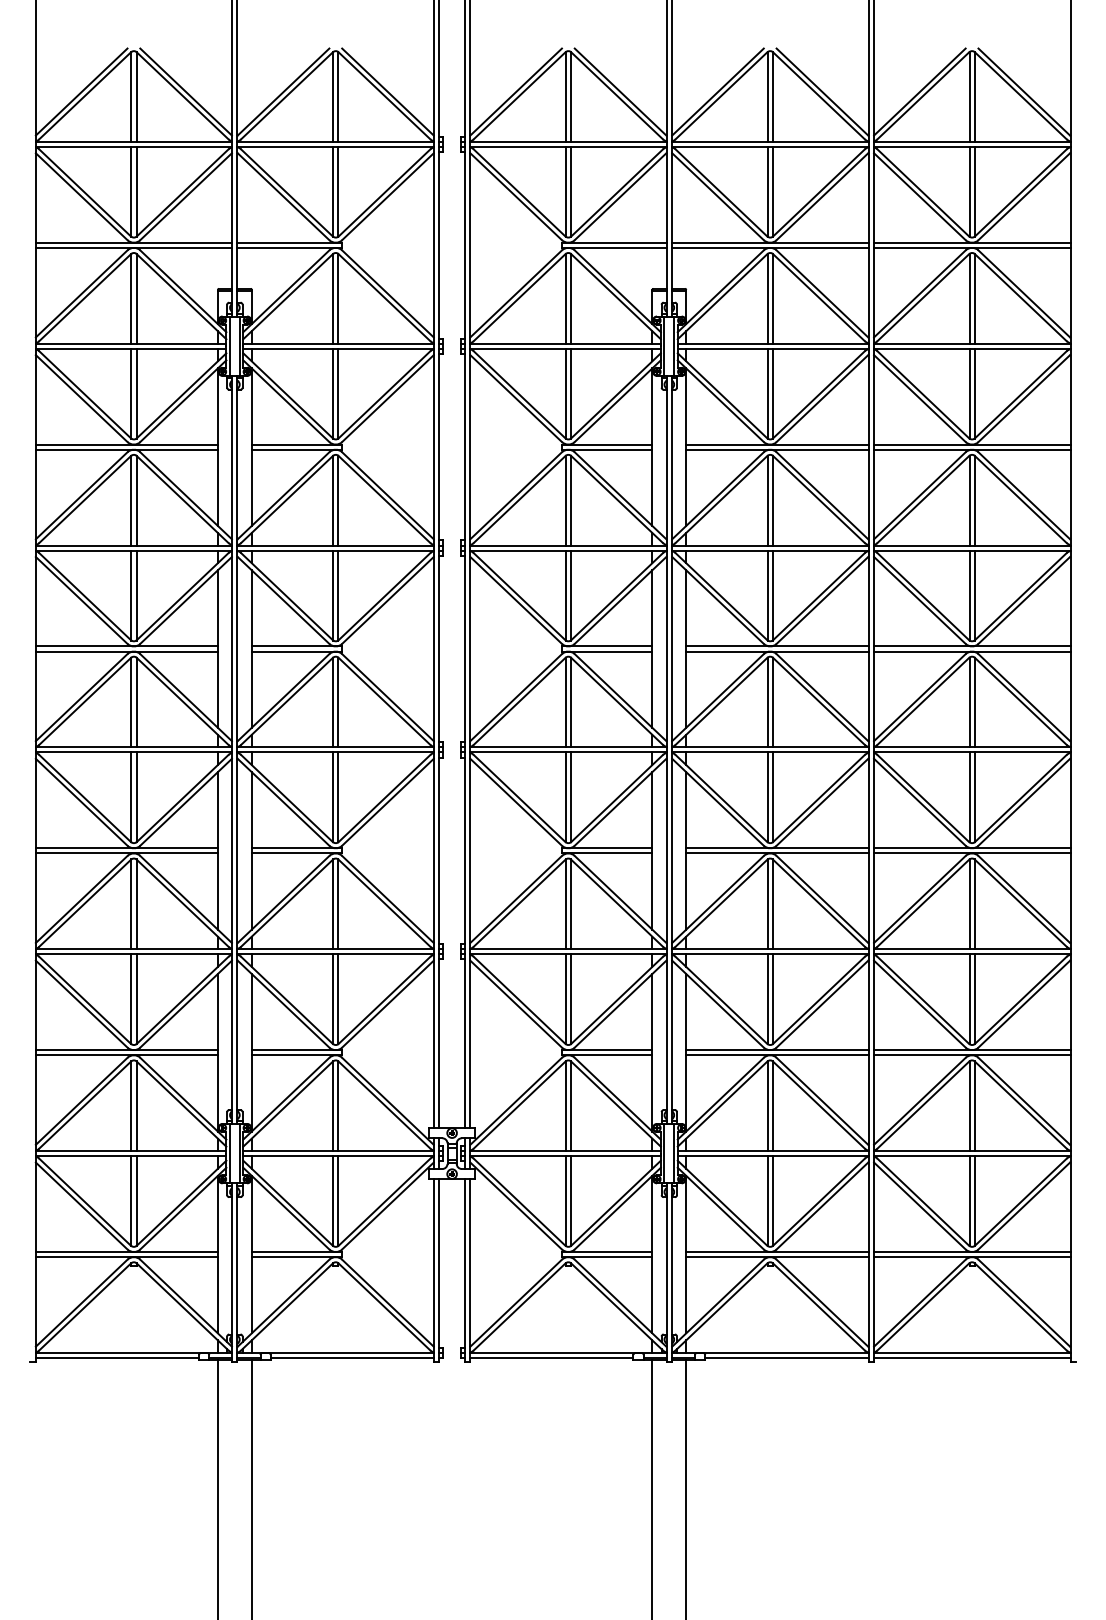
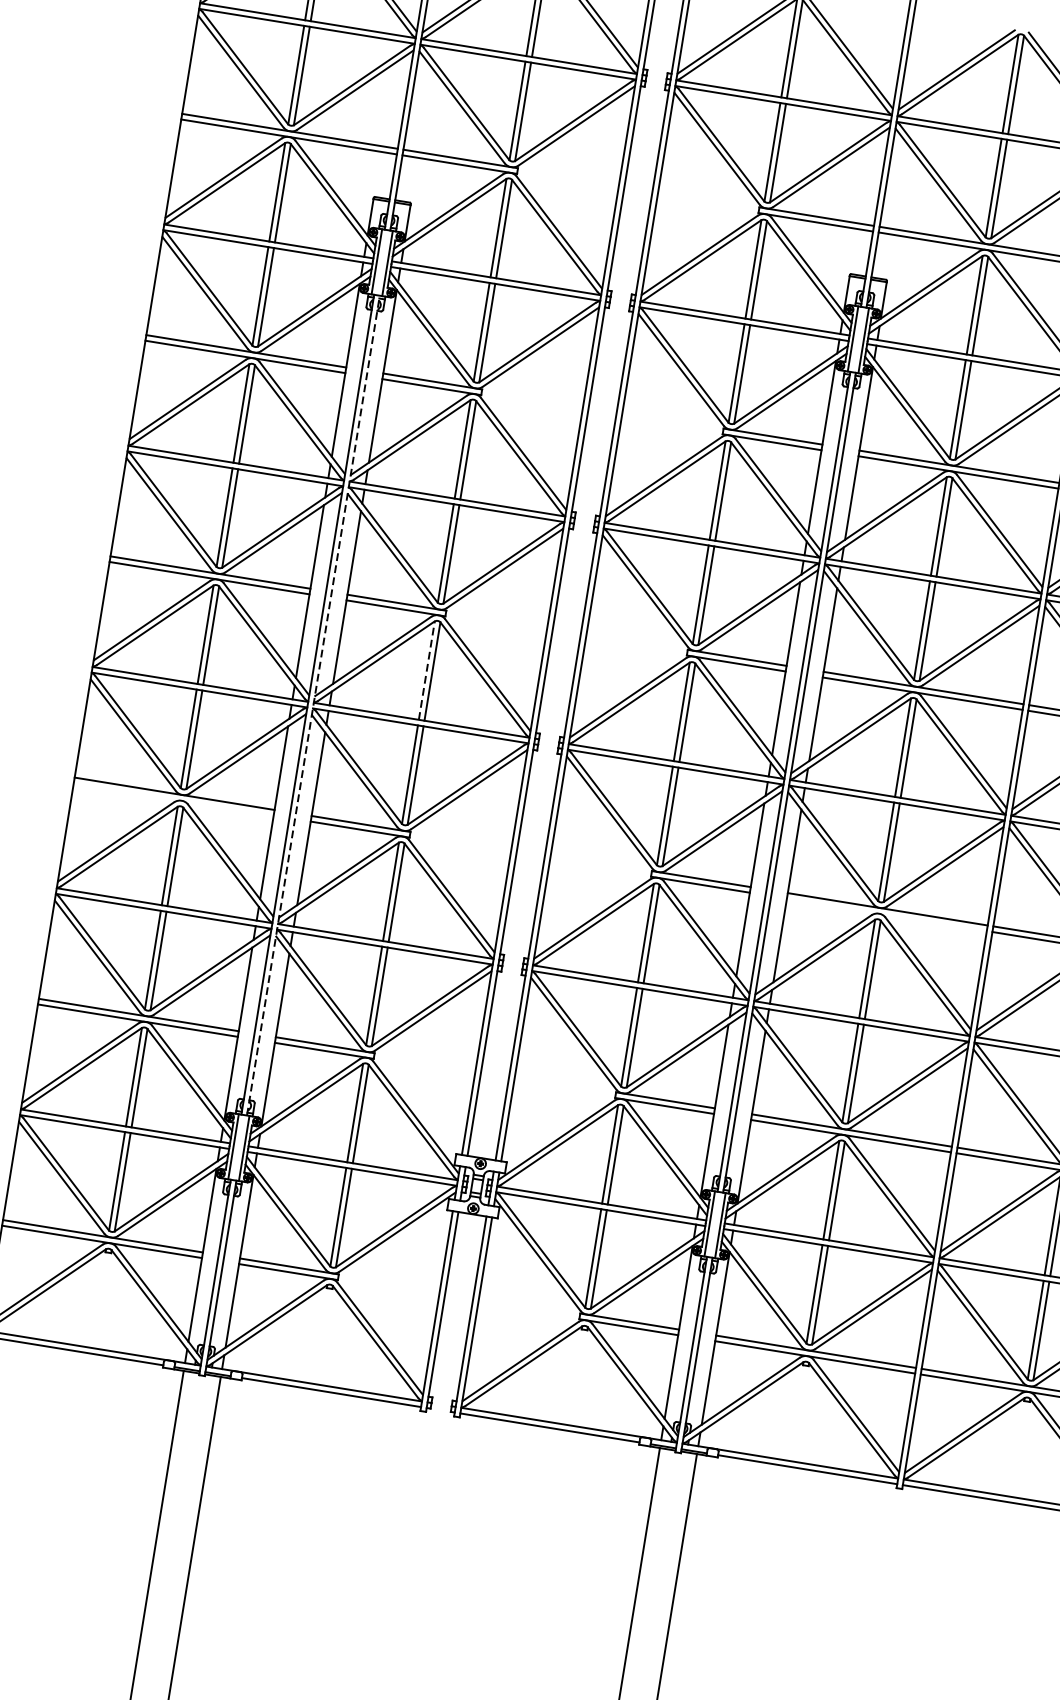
line: (333, 702) -> (427, 670), solid -> dashed
line: (237, 749) -> (313, 705), solid -> dashed
line: (126, 853) -> (173, 799), removed
line: (777, 853) -> (886, 915), removed

